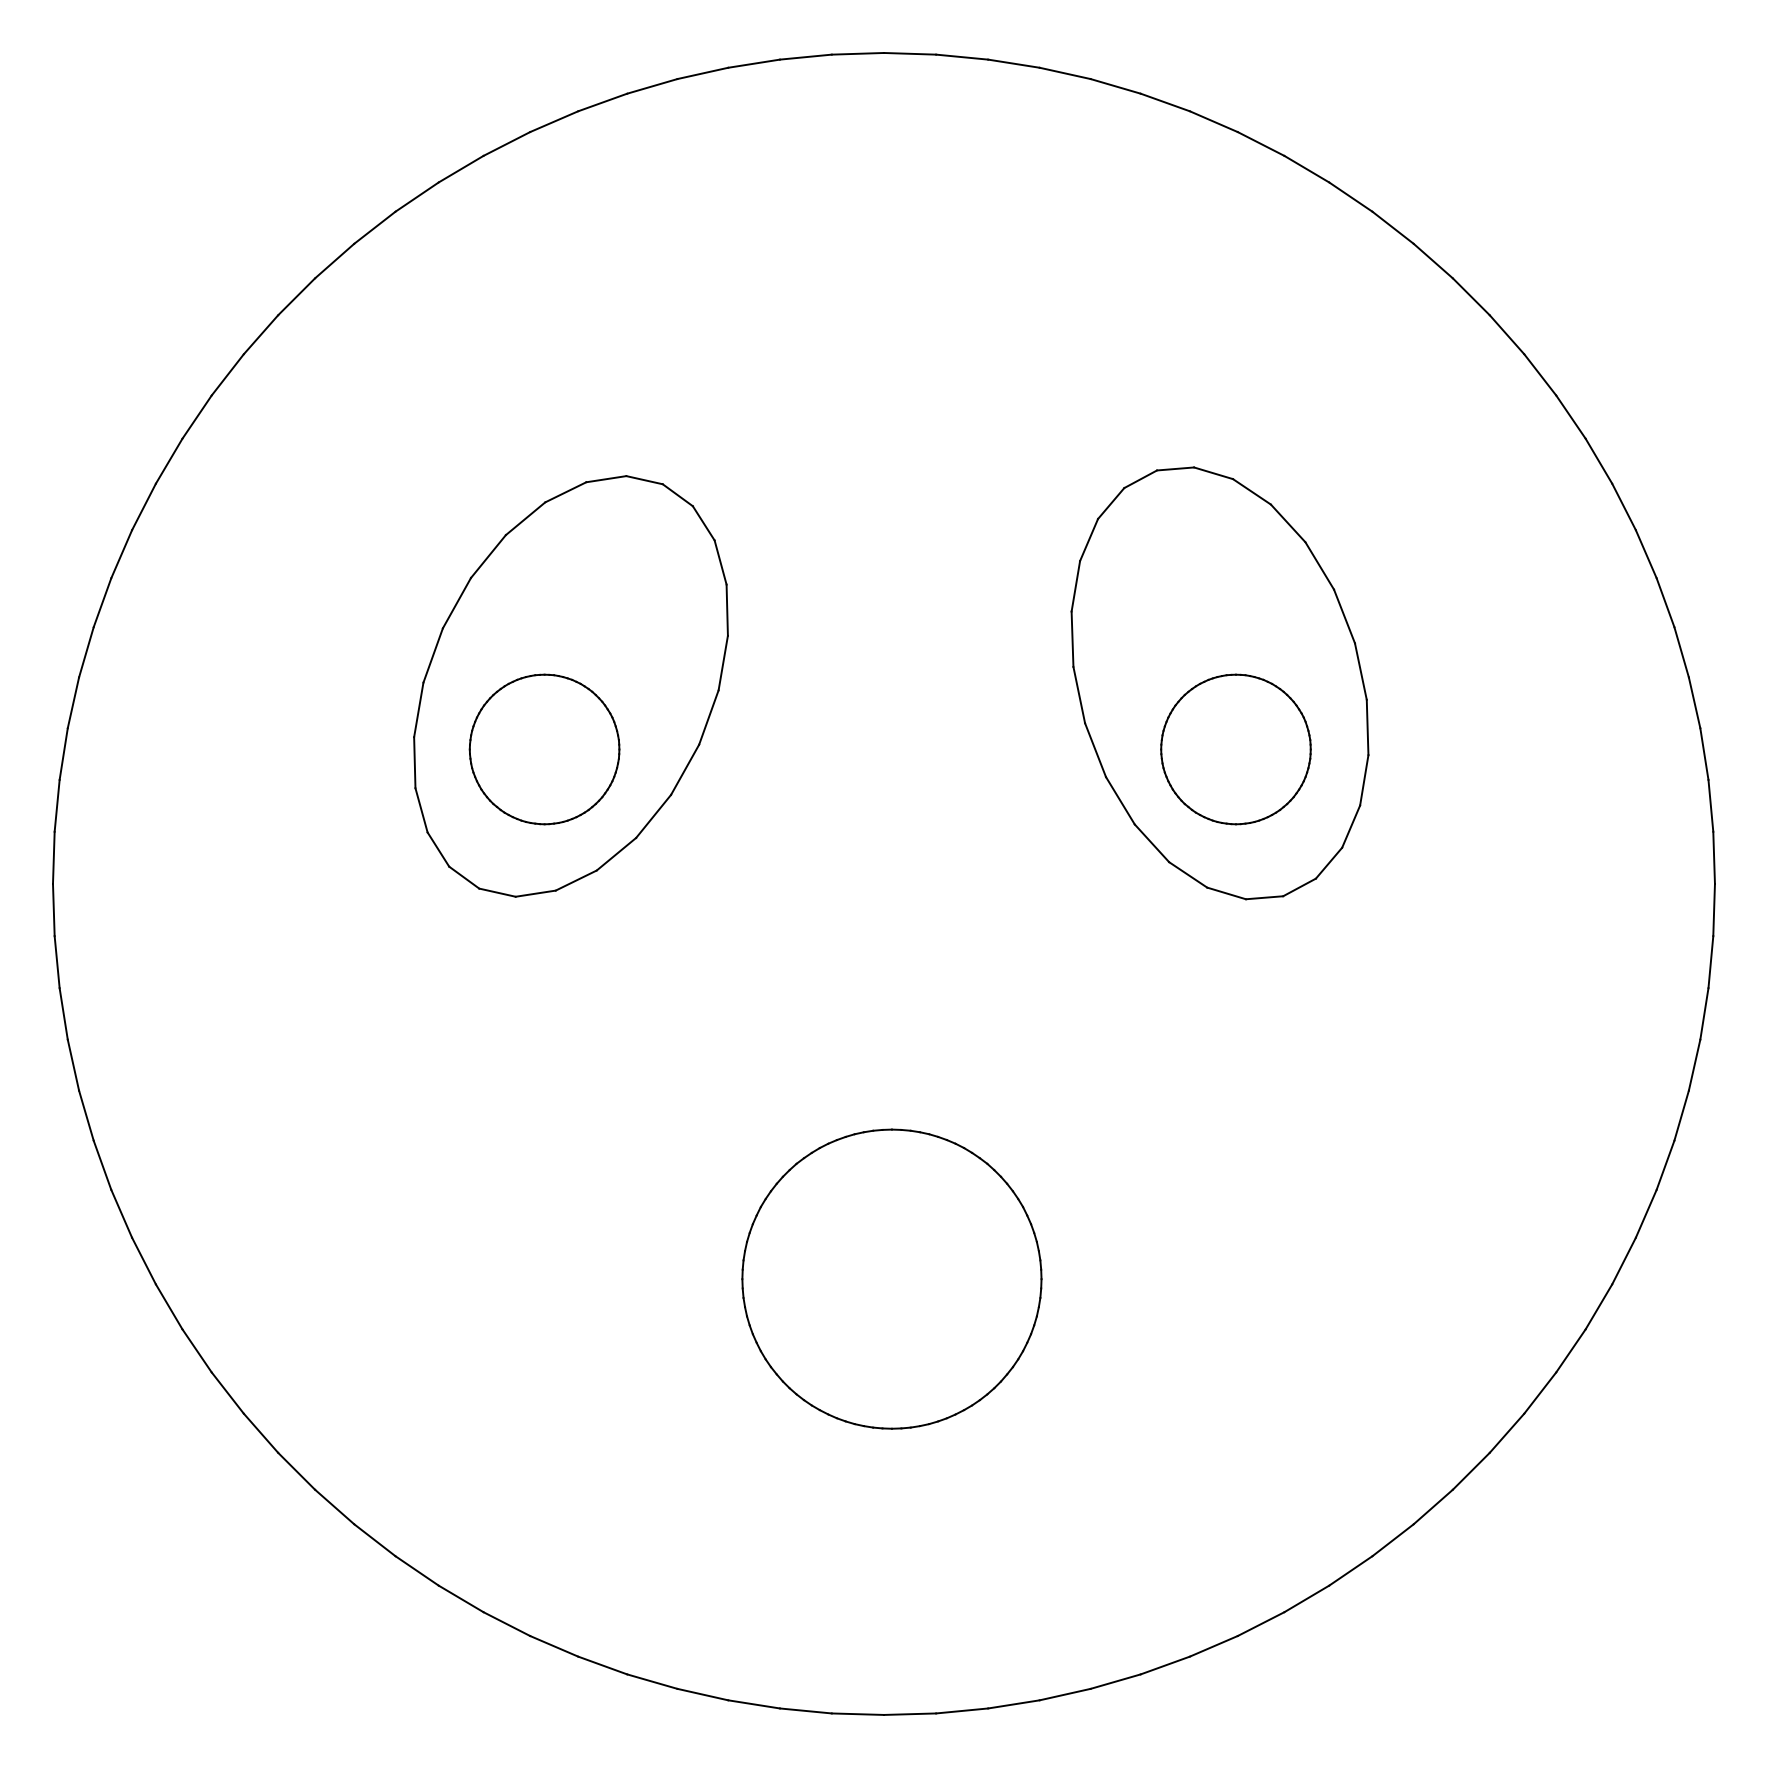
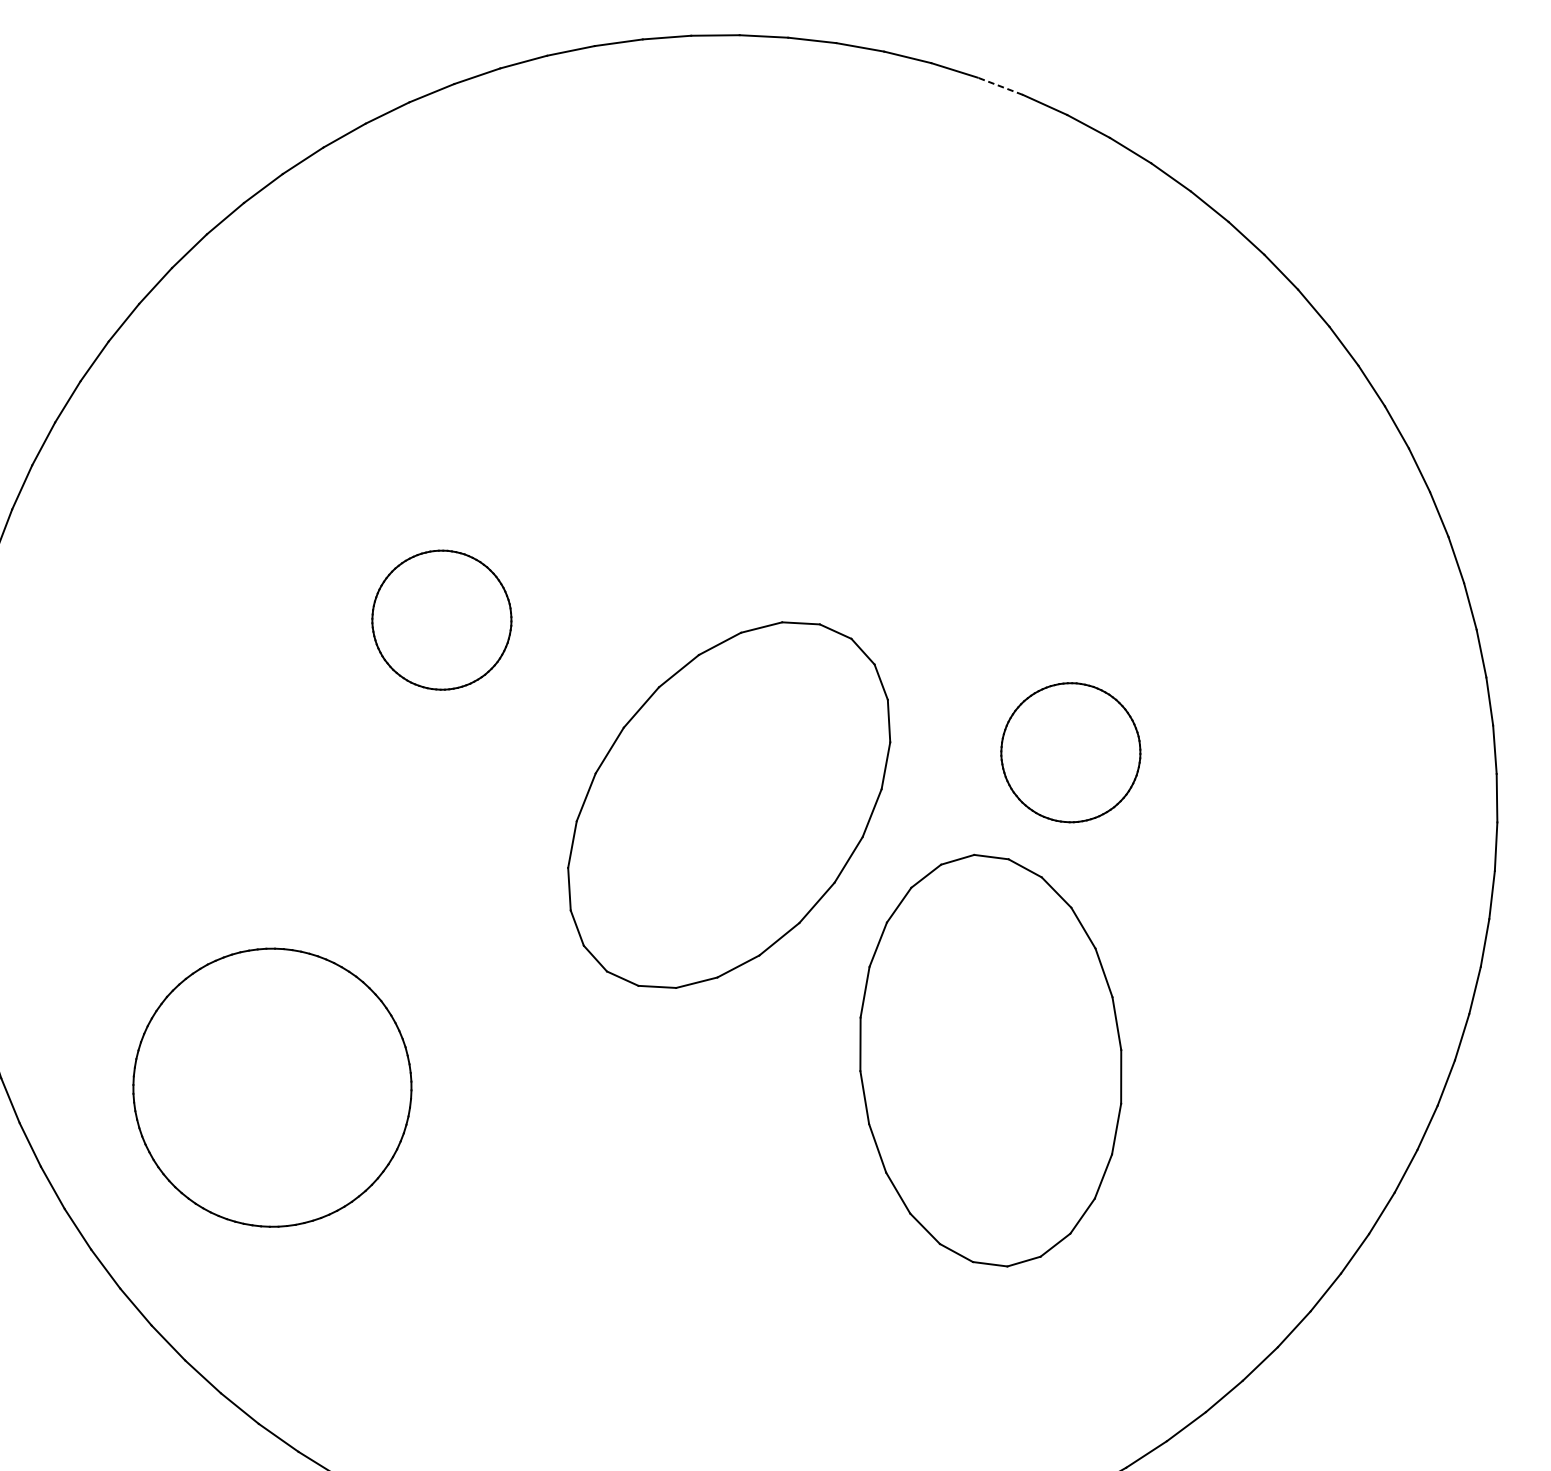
line: (1013, 63) -> (999, 86), solid -> dashed
part: (1219, 683) -> (990, 1060), moved
part: (570, 686) -> (728, 805), moved
part: (891, 1278) -> (272, 1087), moved

